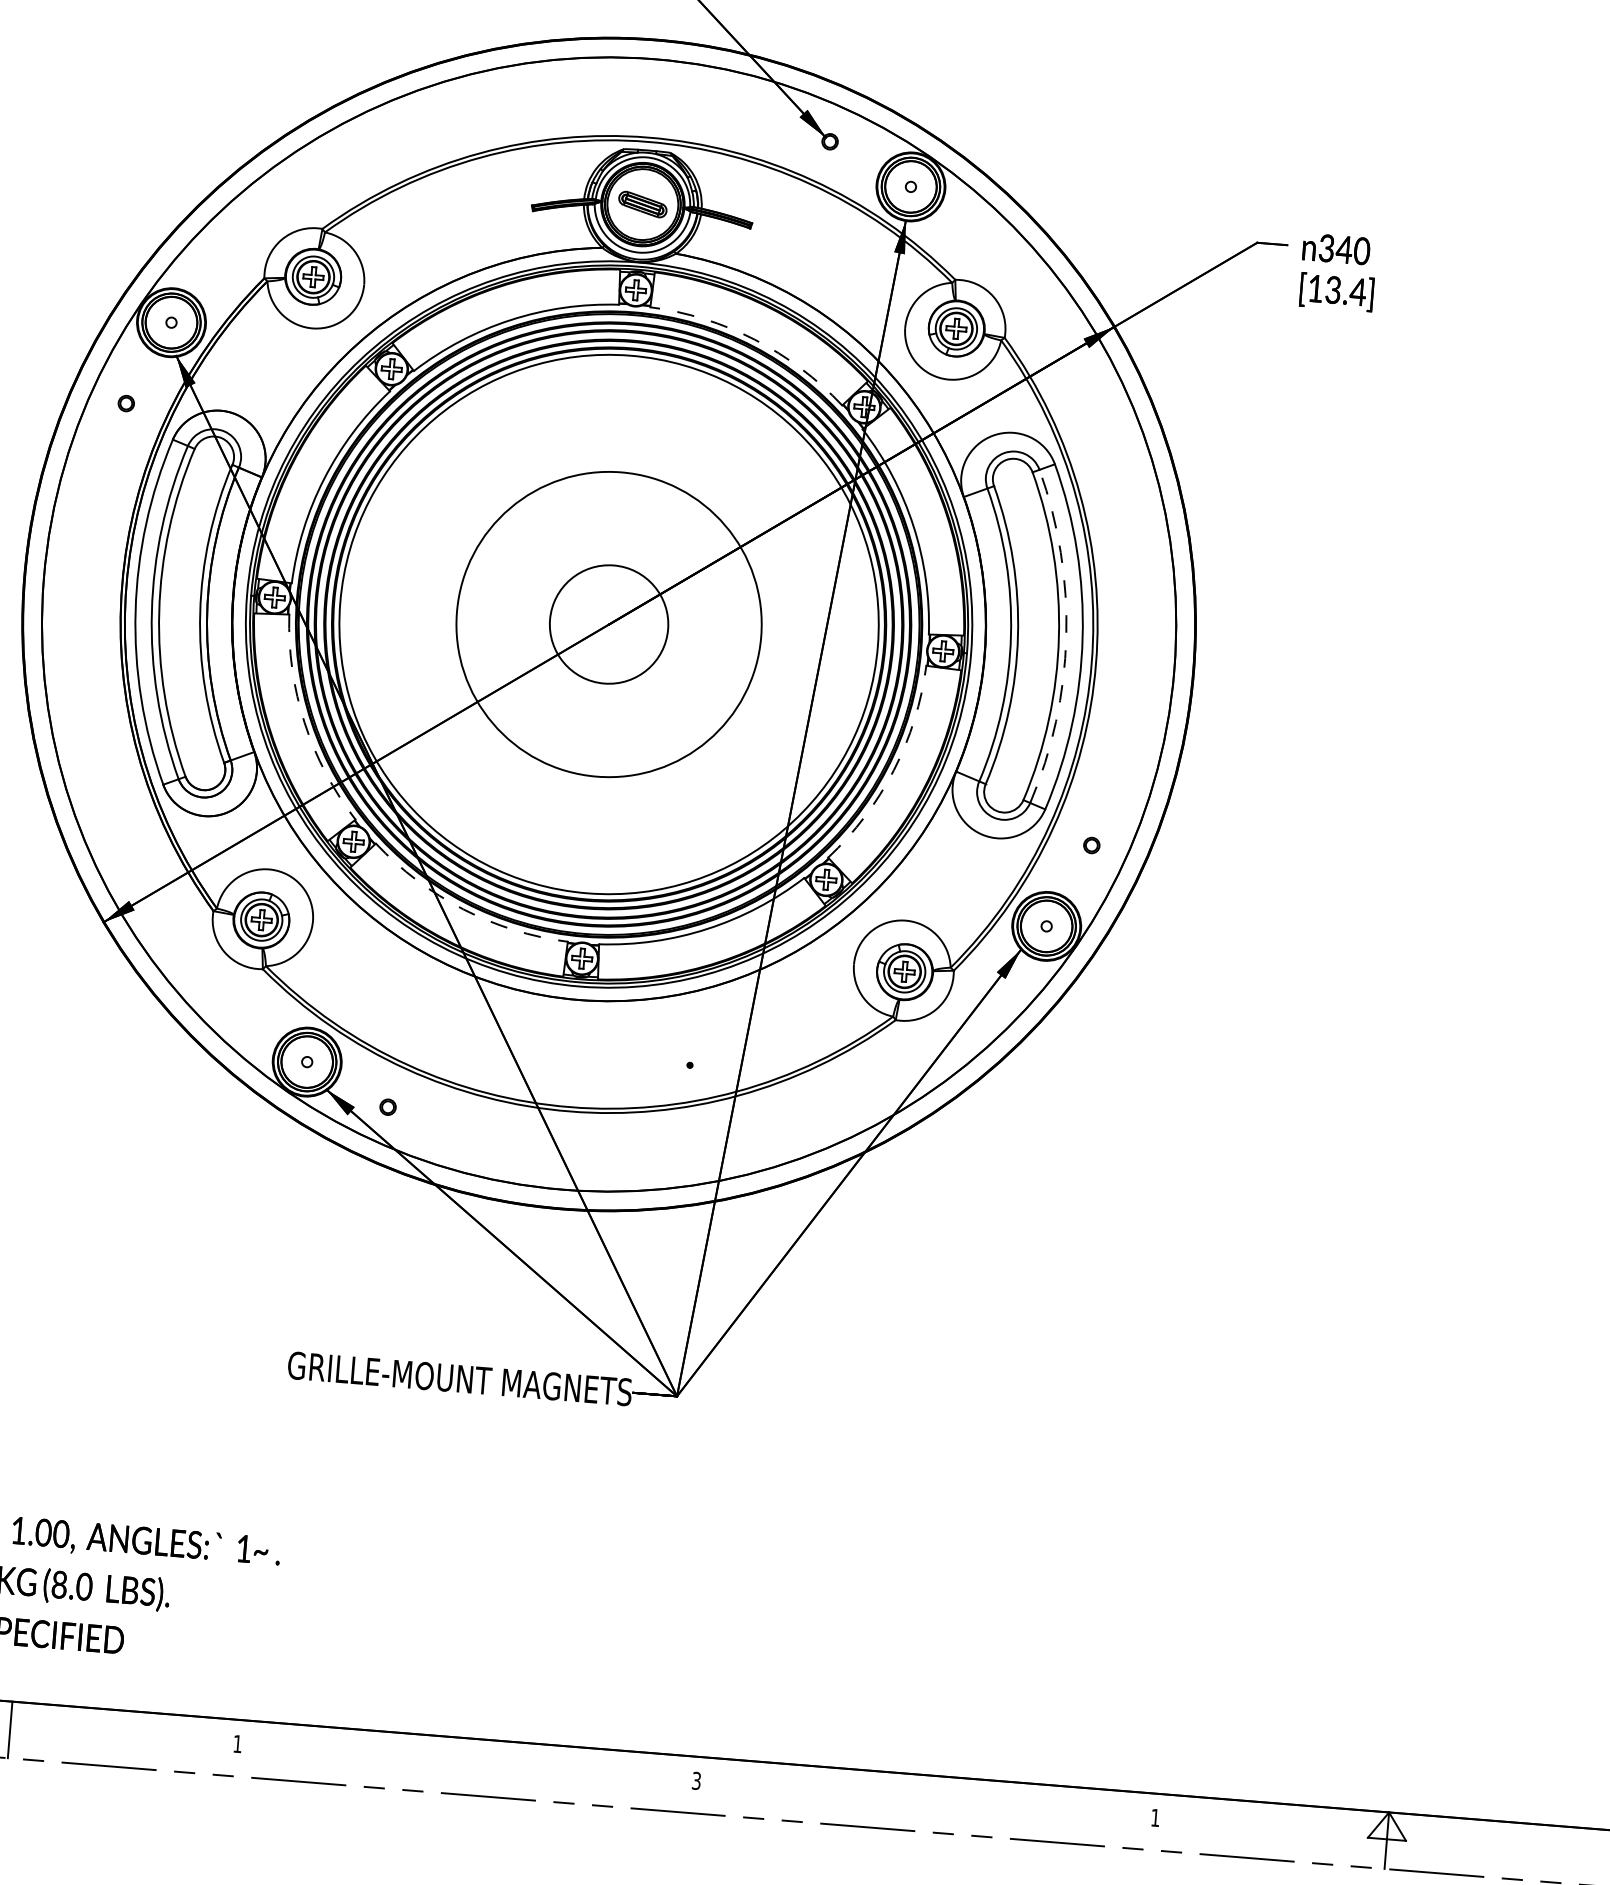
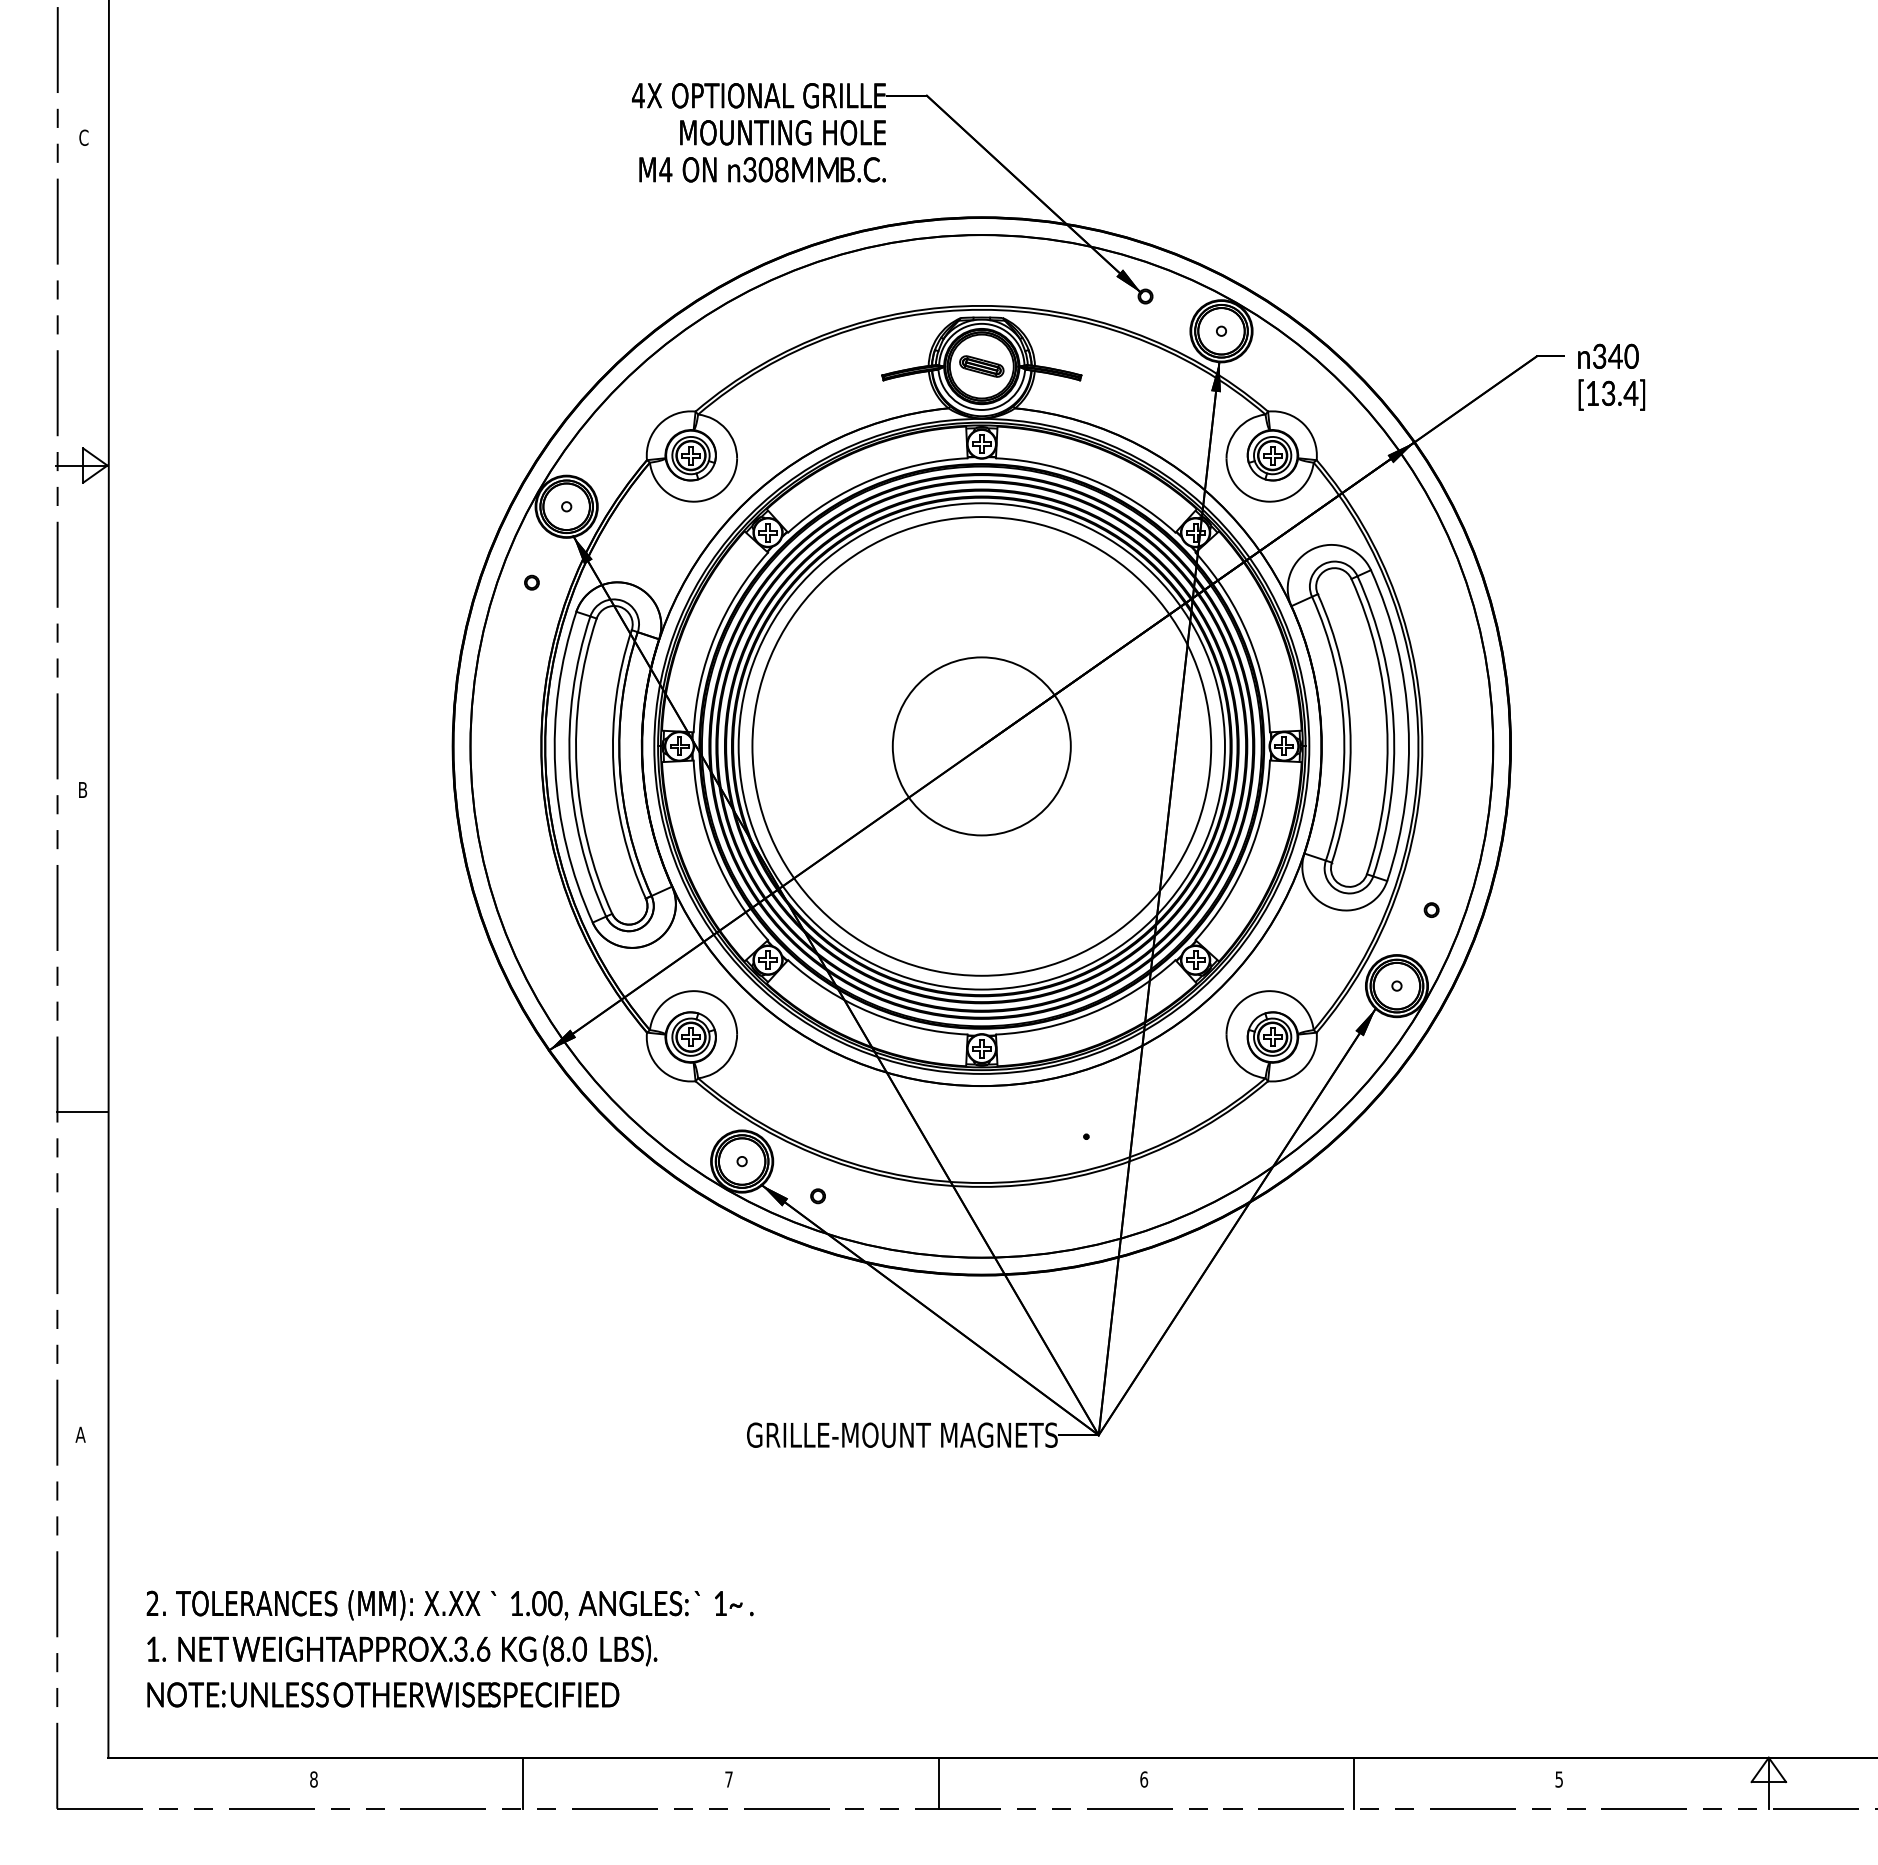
arc: (755, 339) -> (1092, 479), dashed -> solid
circle: (608, 624) -> (981, 746), size x1.67
circle: (608, 624) -> (981, 746), size x1.67
arc: (1066, 636) -> (1393, 724), dashed -> solid
arc: (304, 722) -> (715, 856), dashed -> solid
arc: (894, 769) -> (1248, 856), dashed -> solid
arc: (463, 908) -> (871, 1012), dashed -> solid
text: (237, 1743) -> (728, 1779), 1 -> 7
line: (469, 1765) -> (938, 1782), added
text: (697, 1780) -> (1144, 1779), 3 -> 6
line: (927, 1802) -> (1353, 1782), added
text: (1154, 1817) -> (1558, 1779), 1 -> 5

